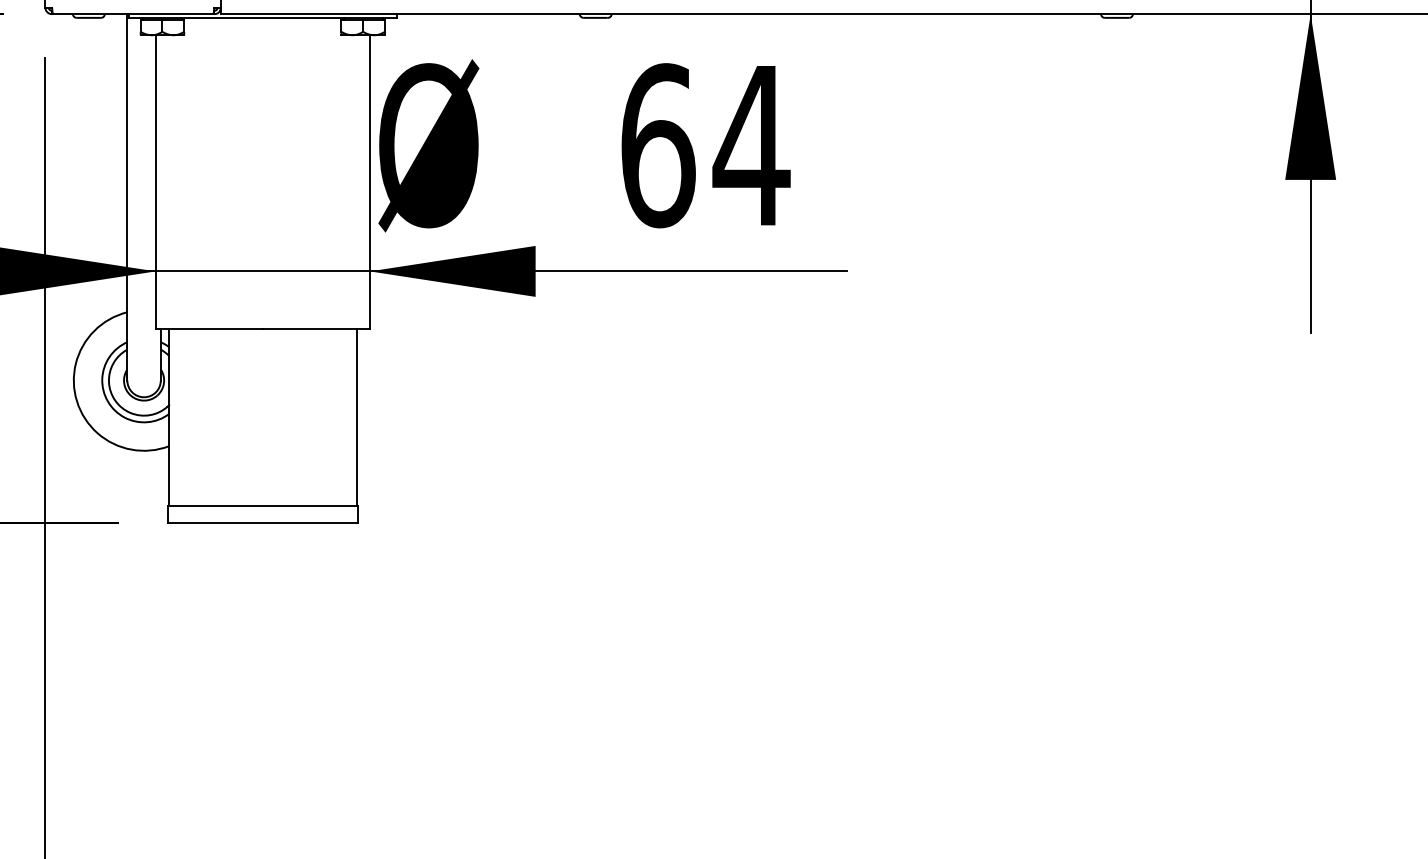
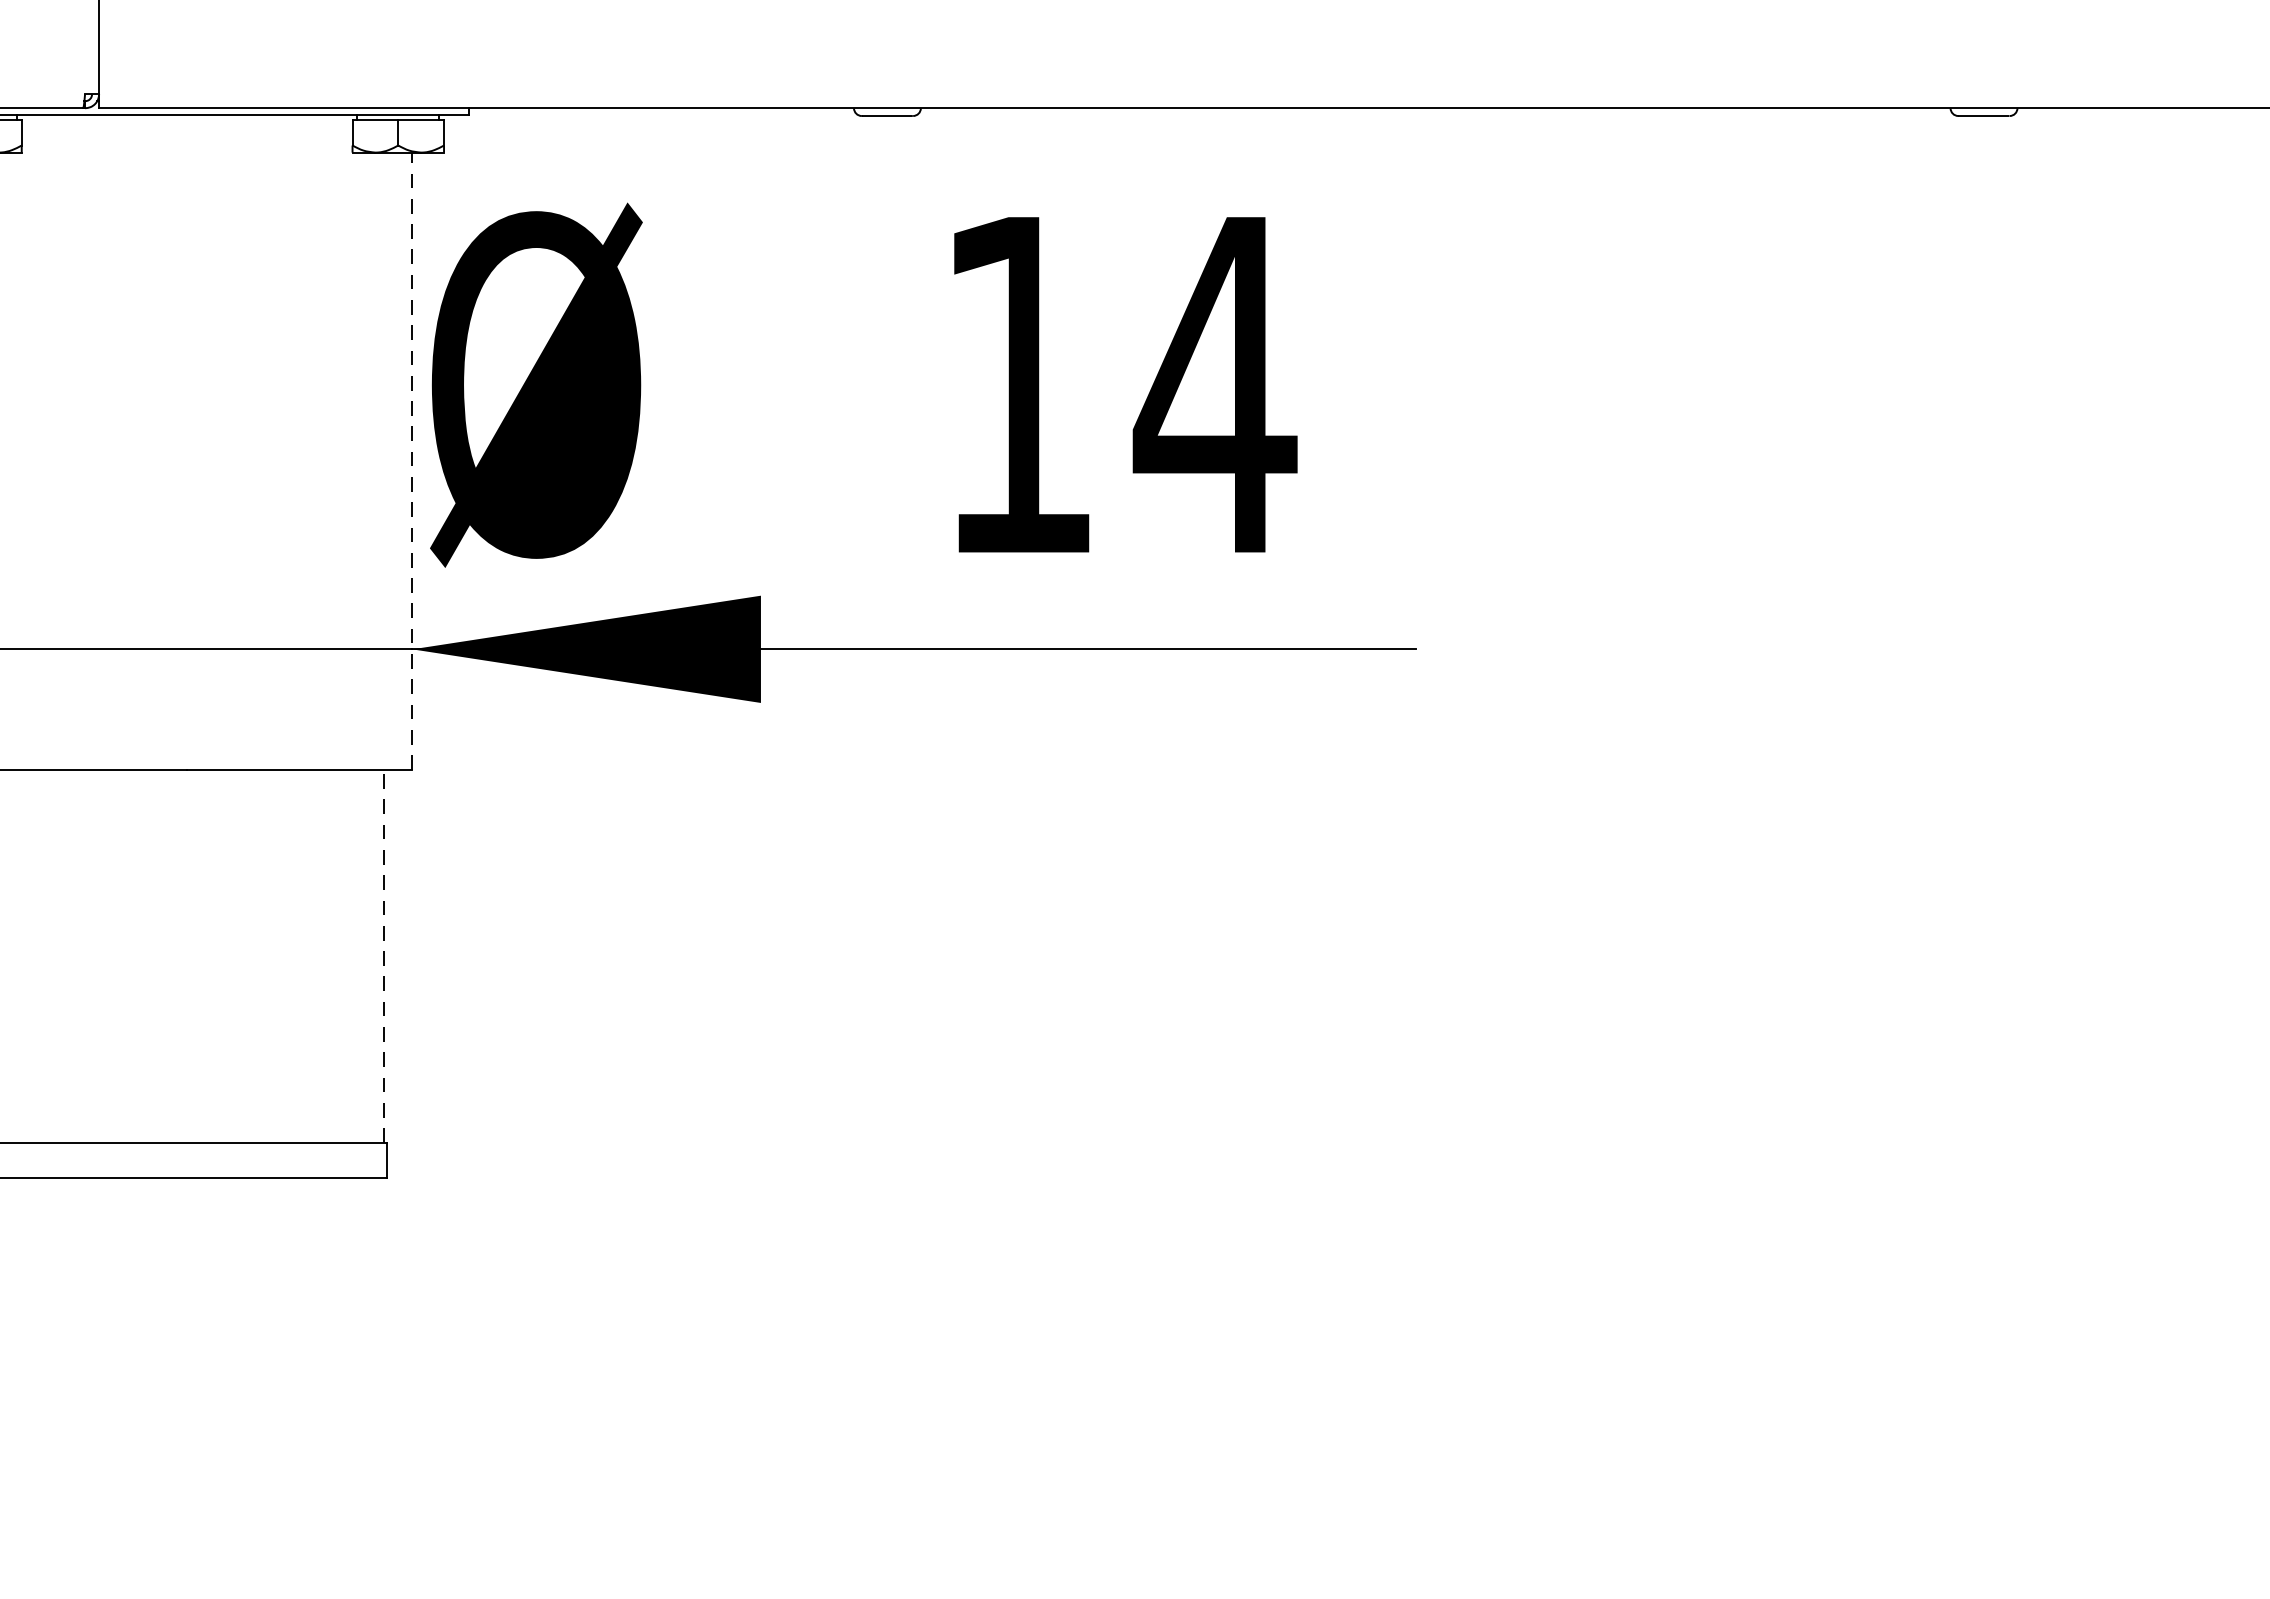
text: (658, 145) -> (1019, 384), 64 -> 14
line: (369, 181) -> (411, 460), solid -> dashed
line: (356, 417) -> (384, 956), solid -> dashed

